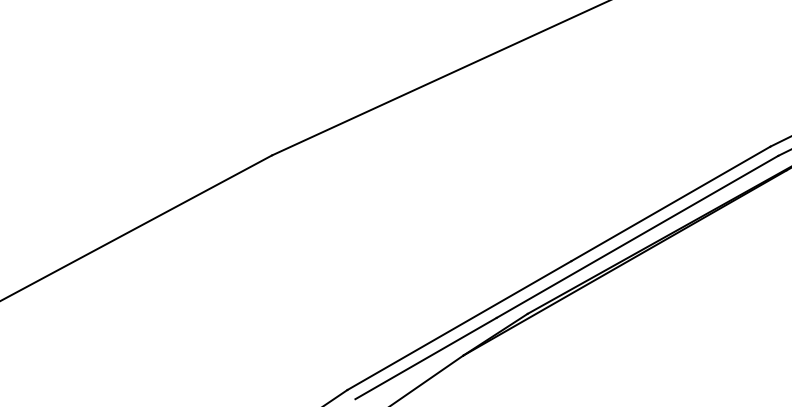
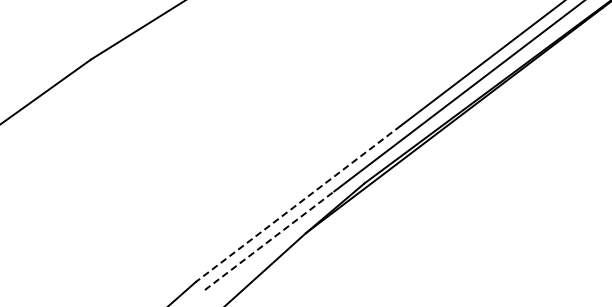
line: (459, 325) -> (298, 203), solid -> dashed
line: (426, 358) -> (270, 240), solid -> dashed

